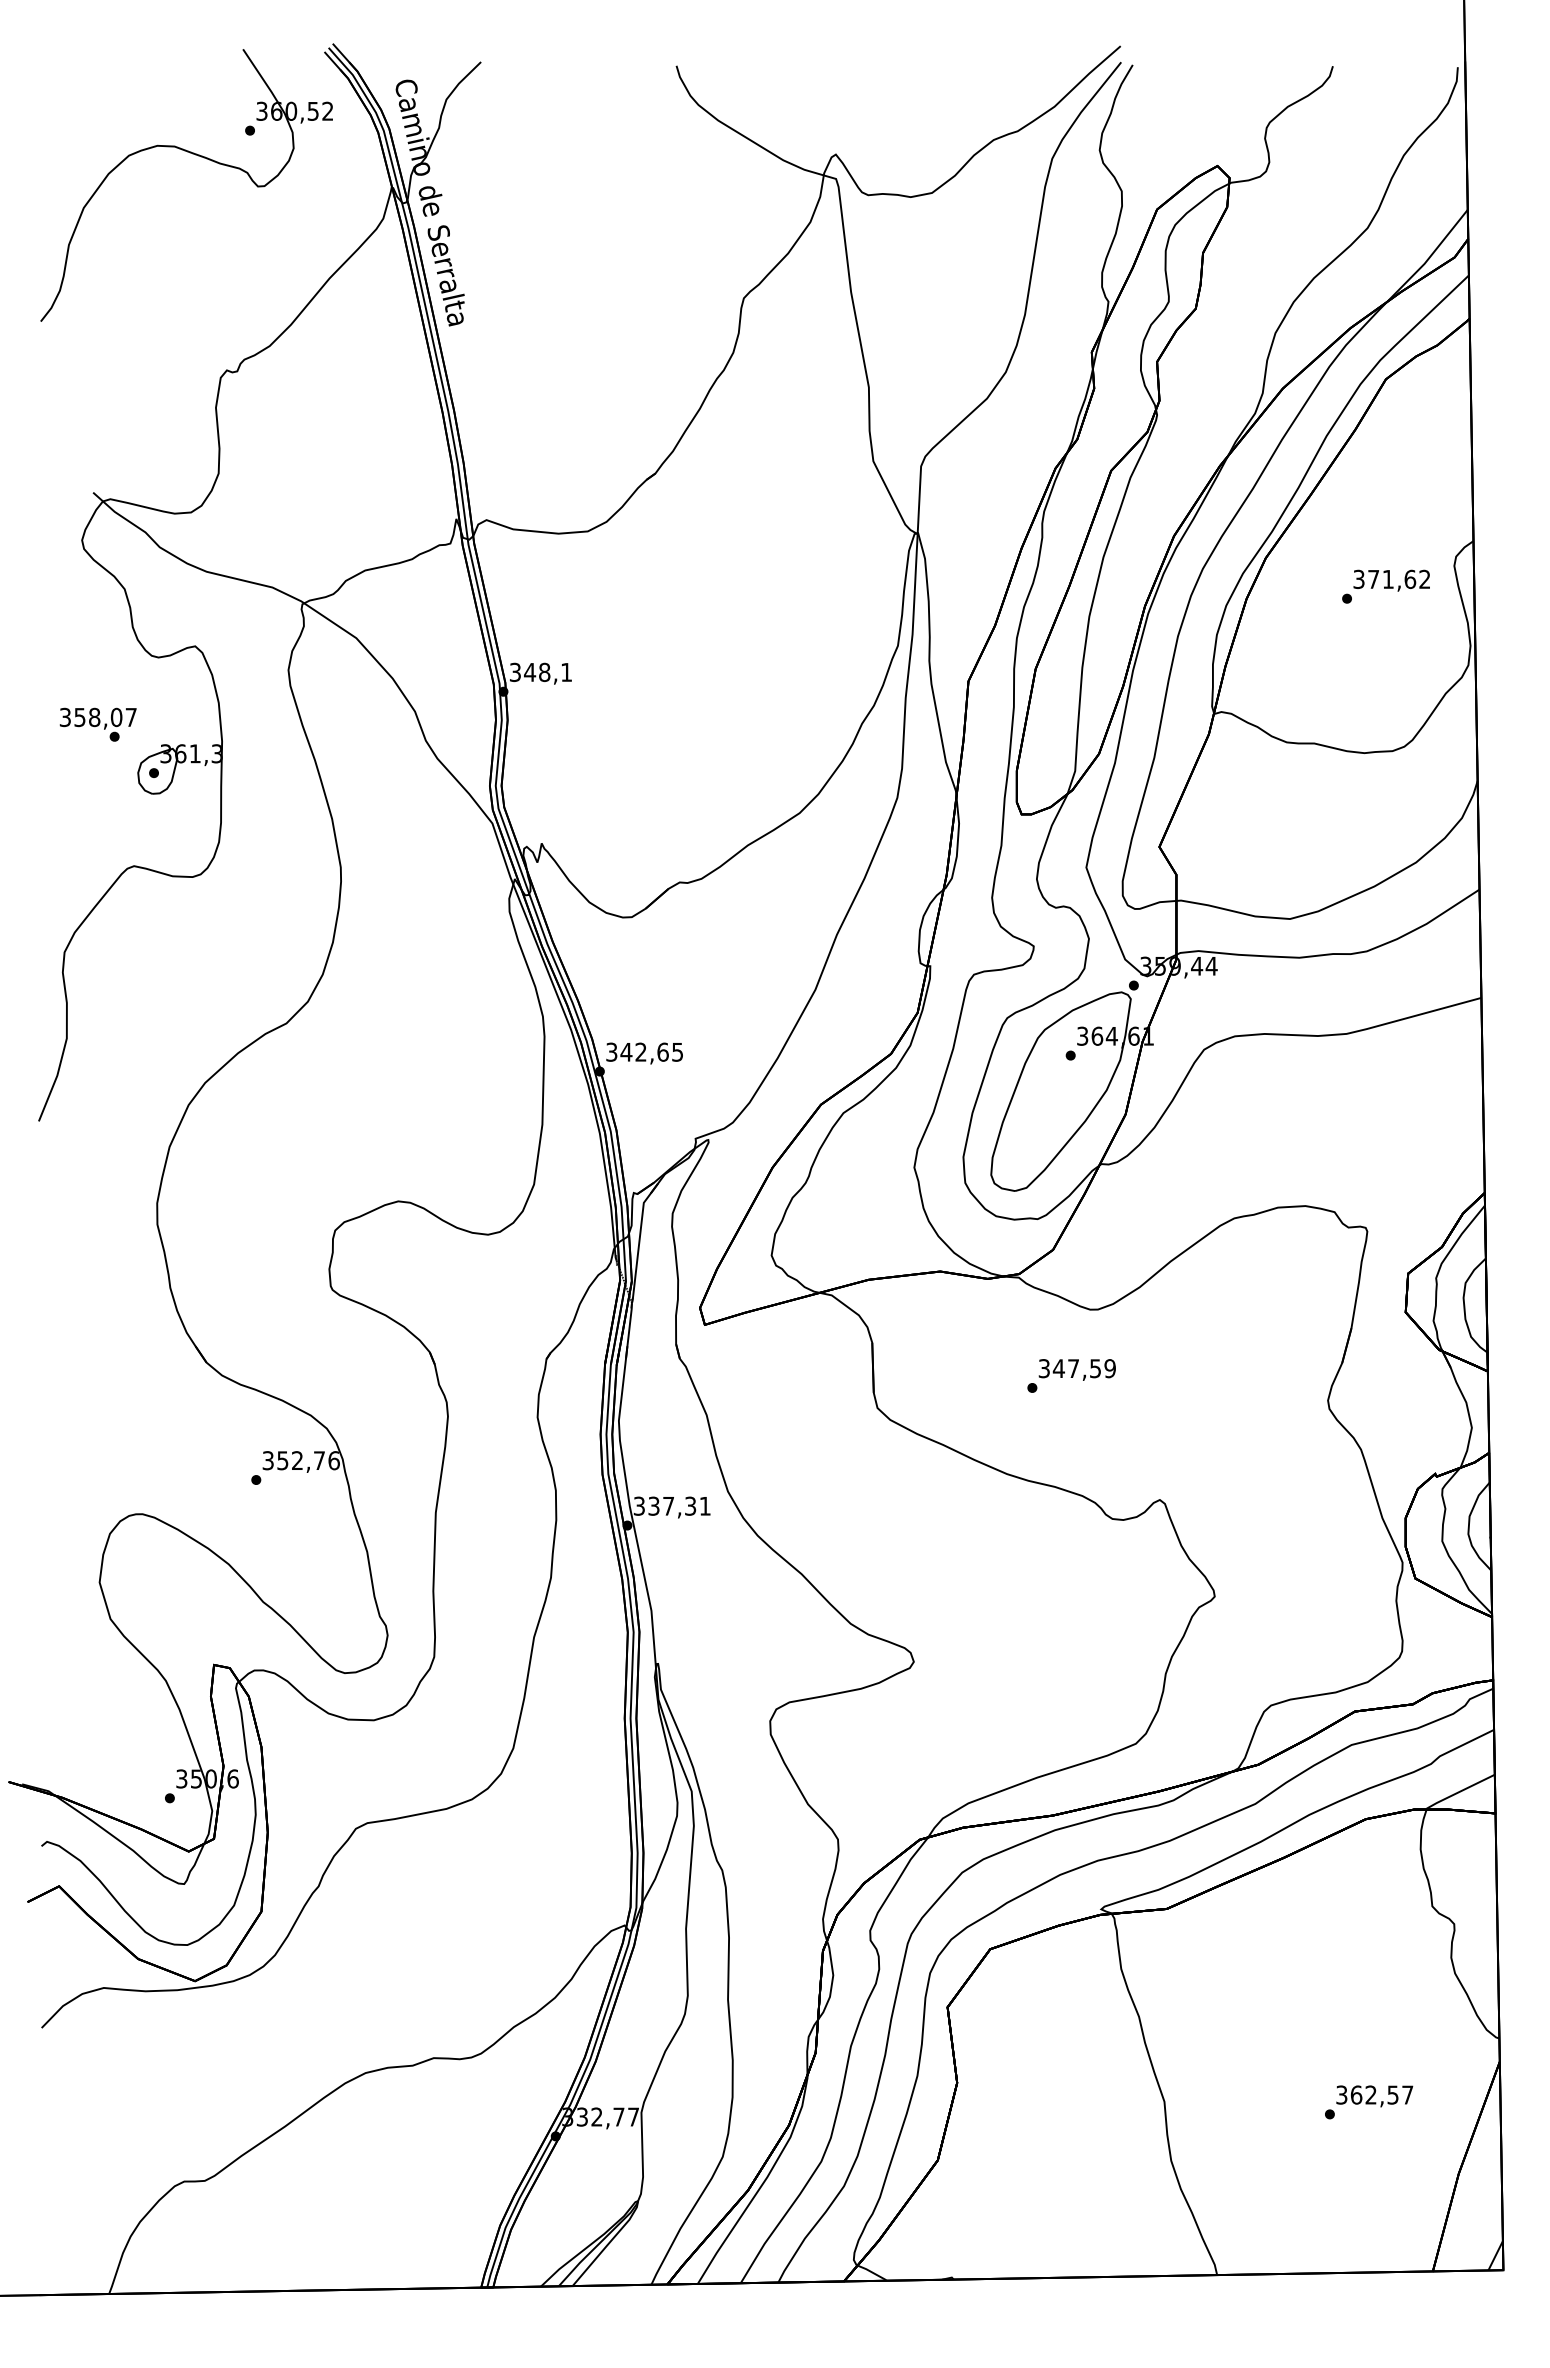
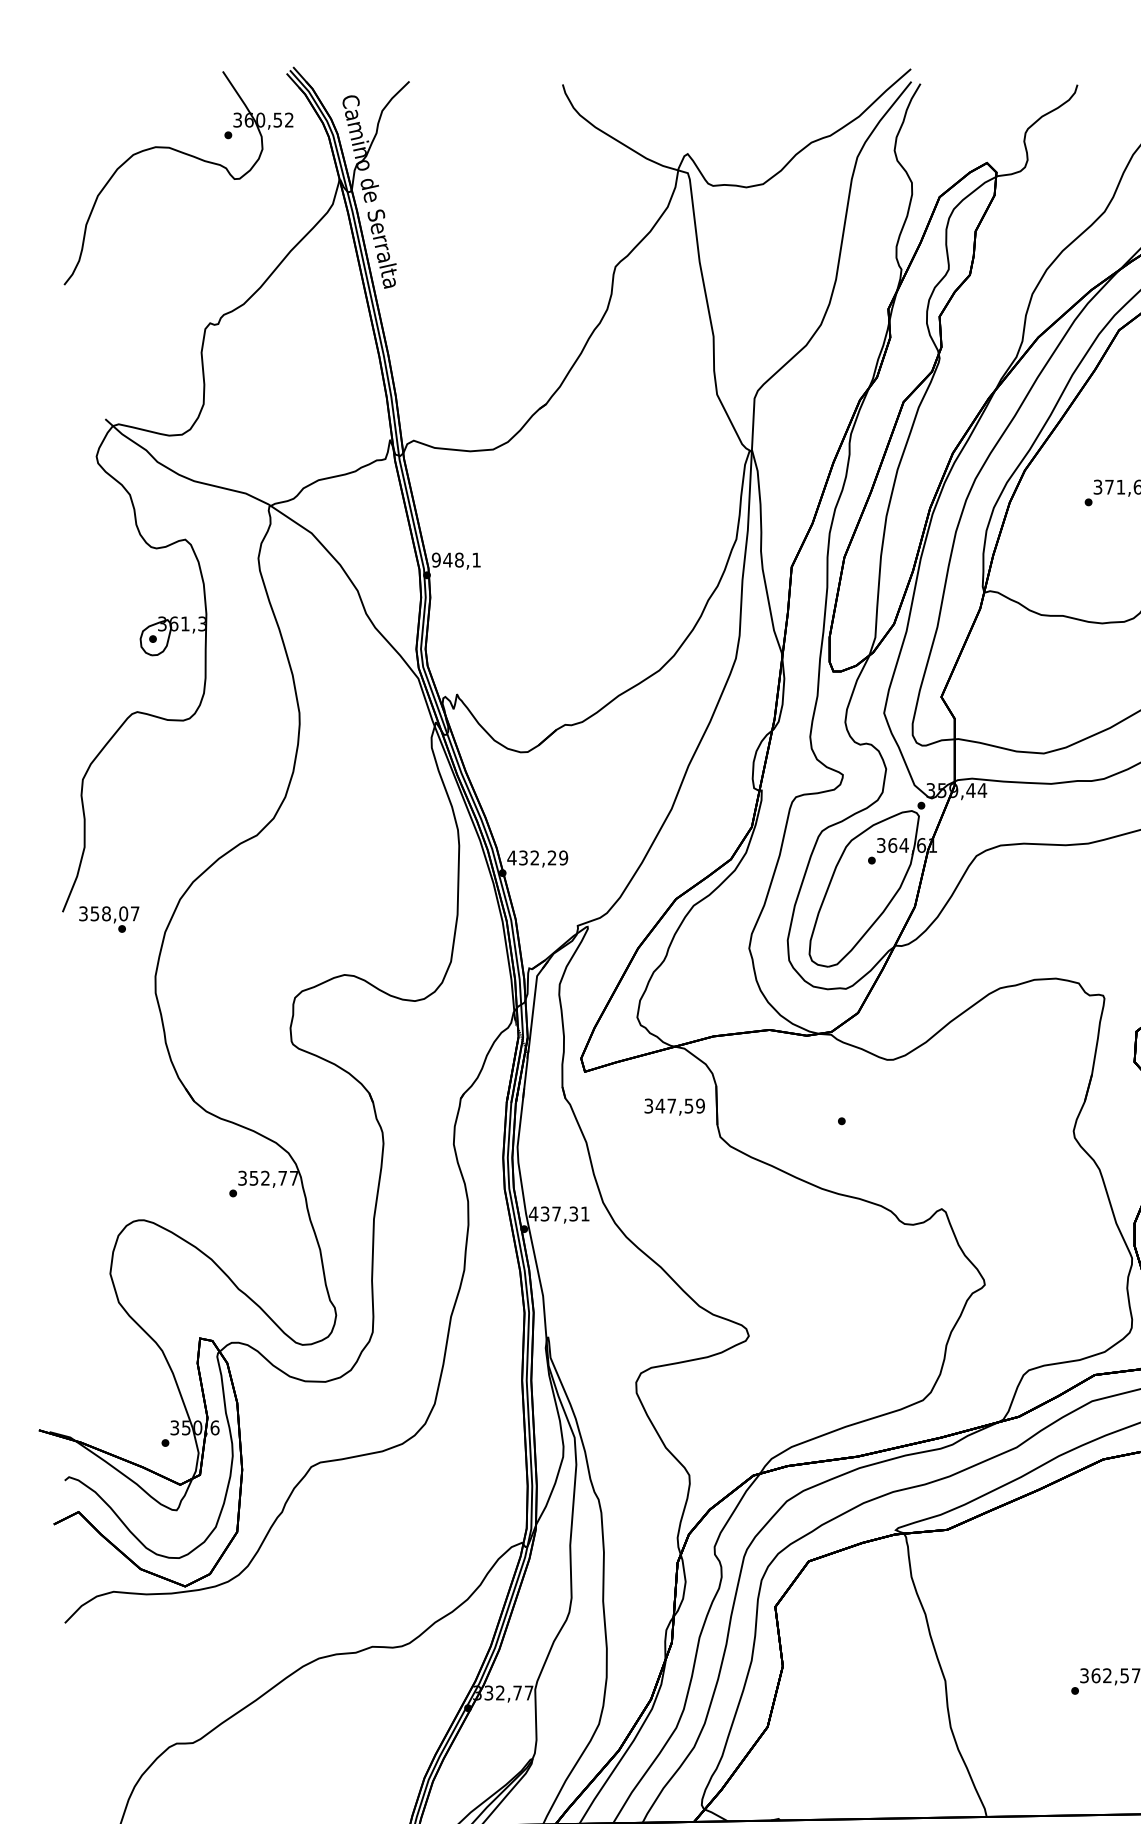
text: (515, 671) -> (436, 559), 348,1 -> 948,1
text: (97, 724) -> (108, 919), moved
text: (644, 1051) -> (537, 857), 342,65 -> 432,29
text: (1076, 1369) -> (674, 1106), moved
text: (333, 1460) -> (293, 1178), 352,76 -> 352,77
text: (639, 1505) -> (533, 1213), 337,31 -> 437,31

